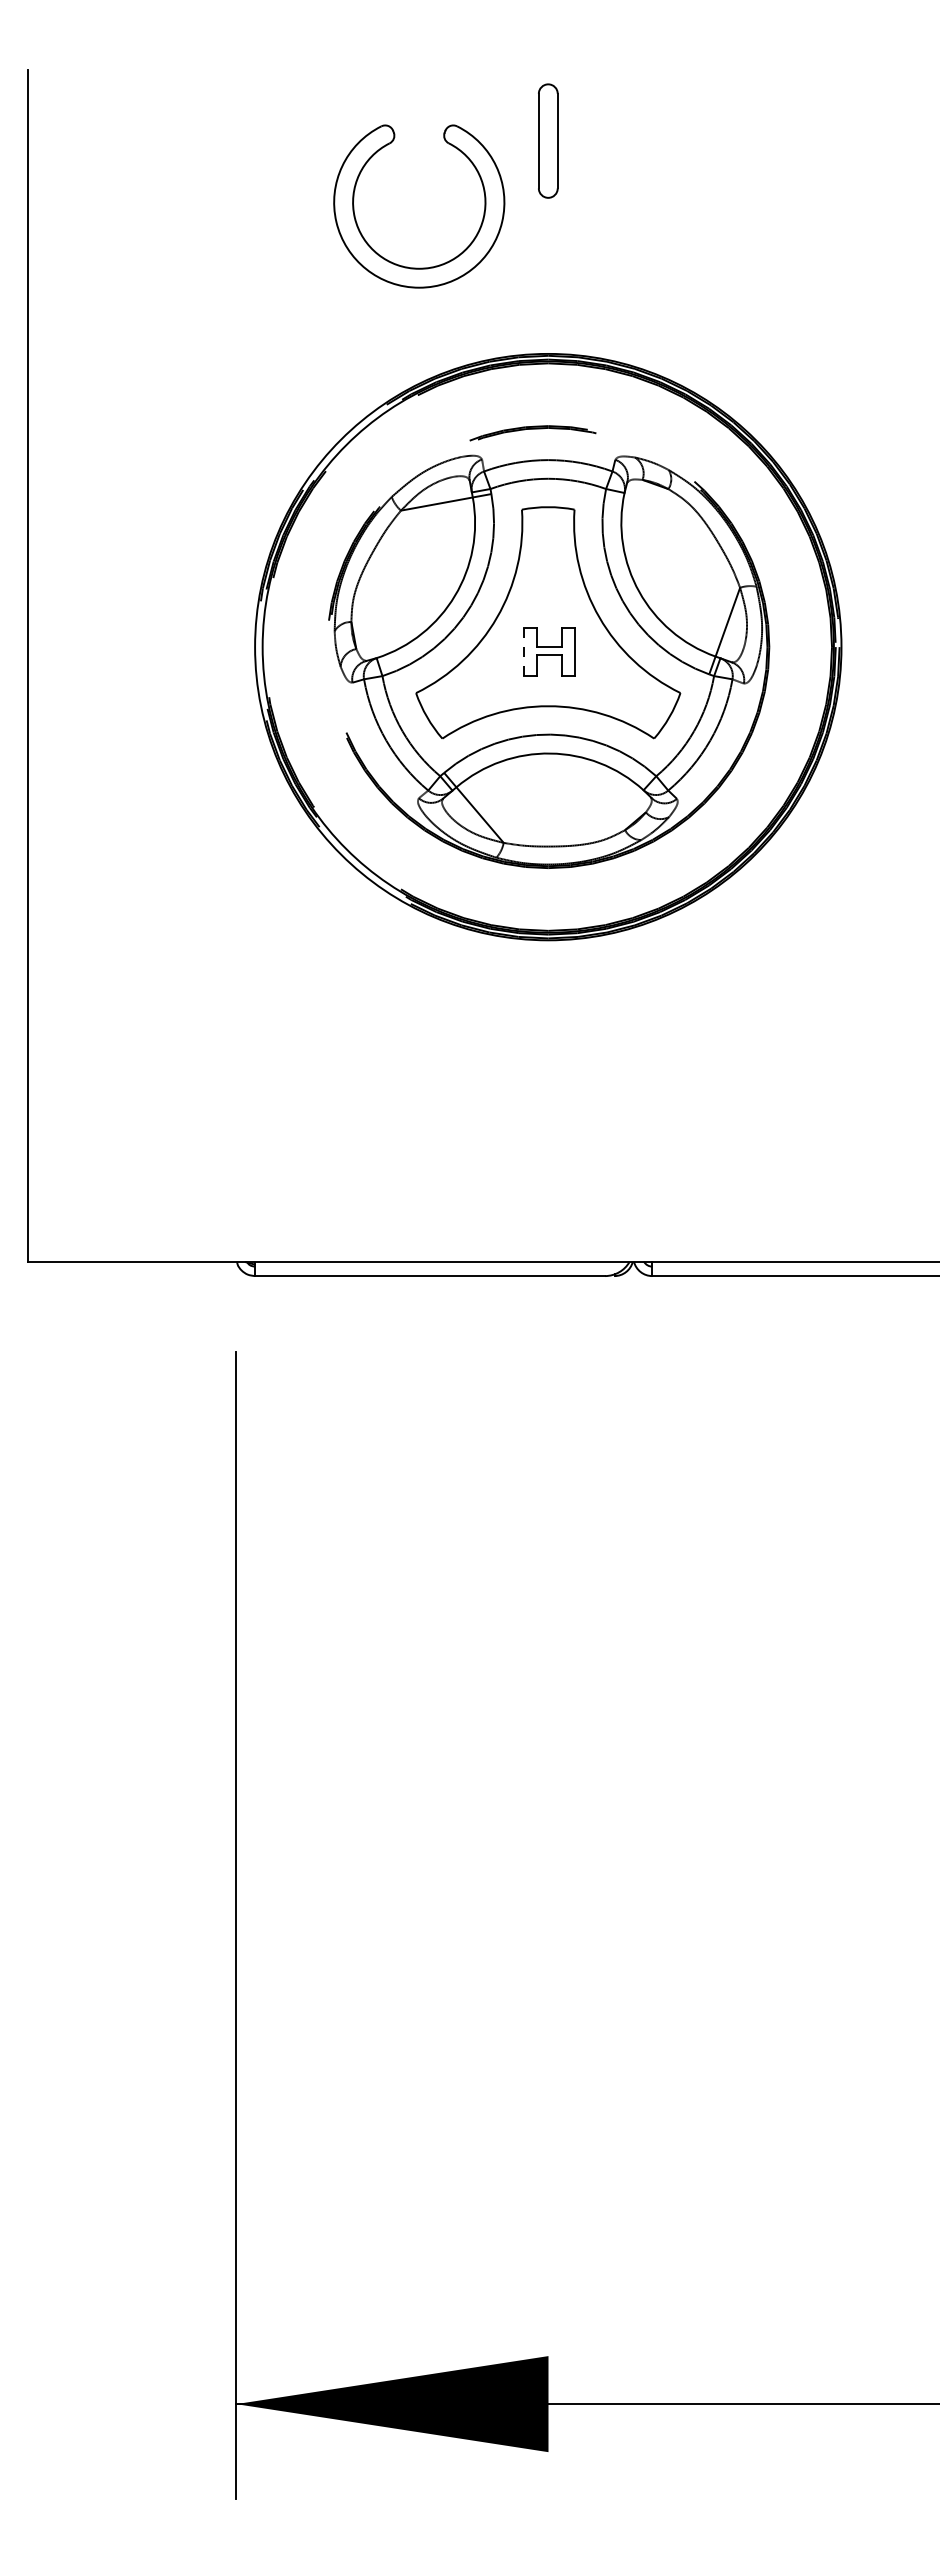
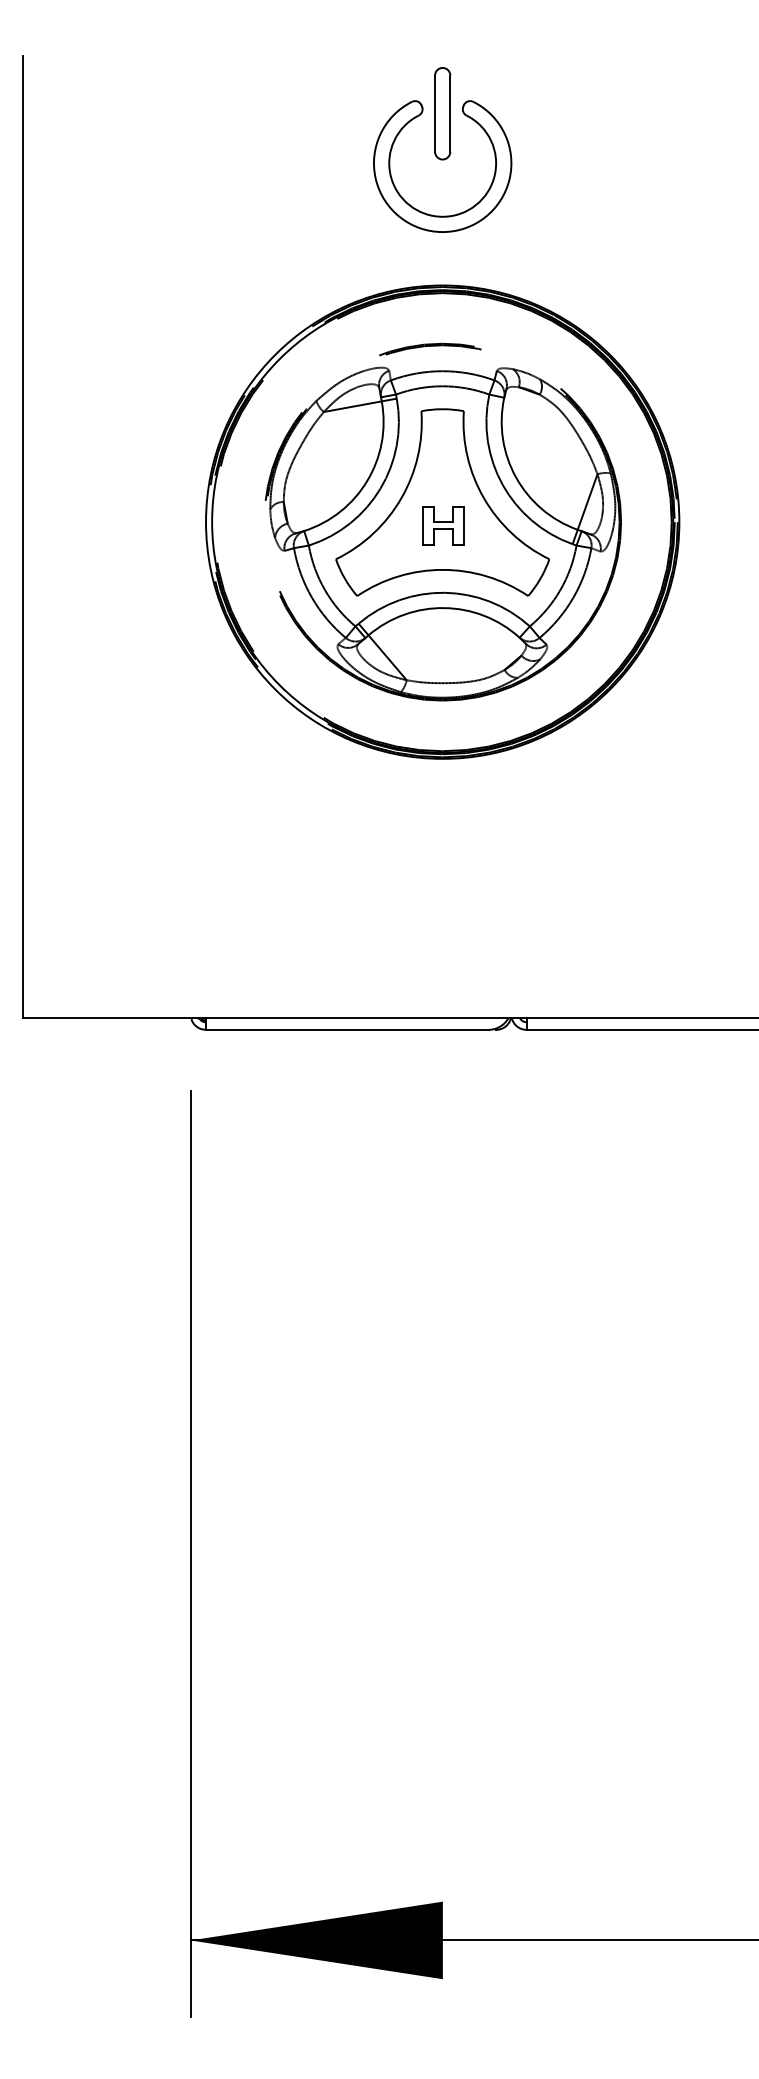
part: (430, 266) -> (451, 214), moved
line: (523, 652) -> (422, 526), dashed -> solid

